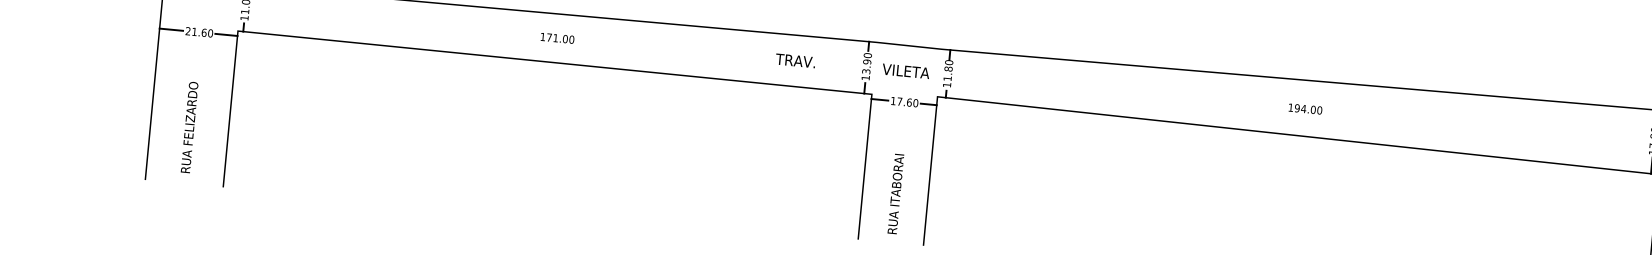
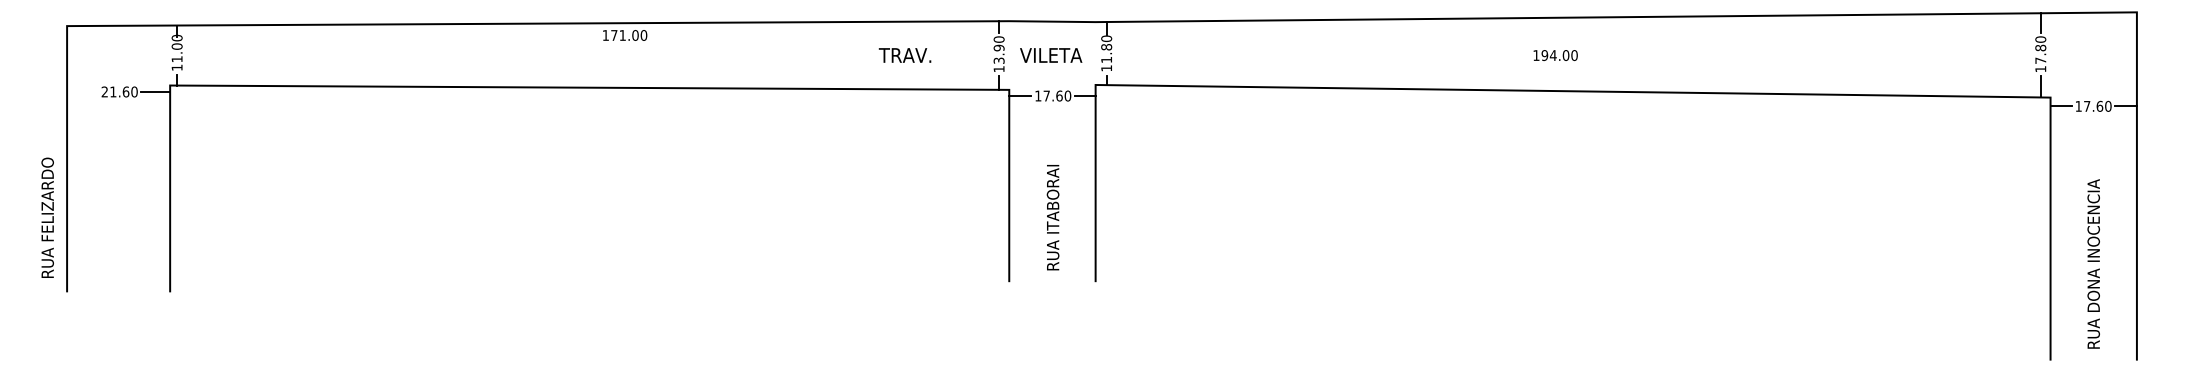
line: (171, 30) -> (82, 92), removed
text: (557, 38) -> (625, 35), moved
text: (1305, 109) -> (1555, 55), moved
text: (189, 127) -> (47, 217), moved

